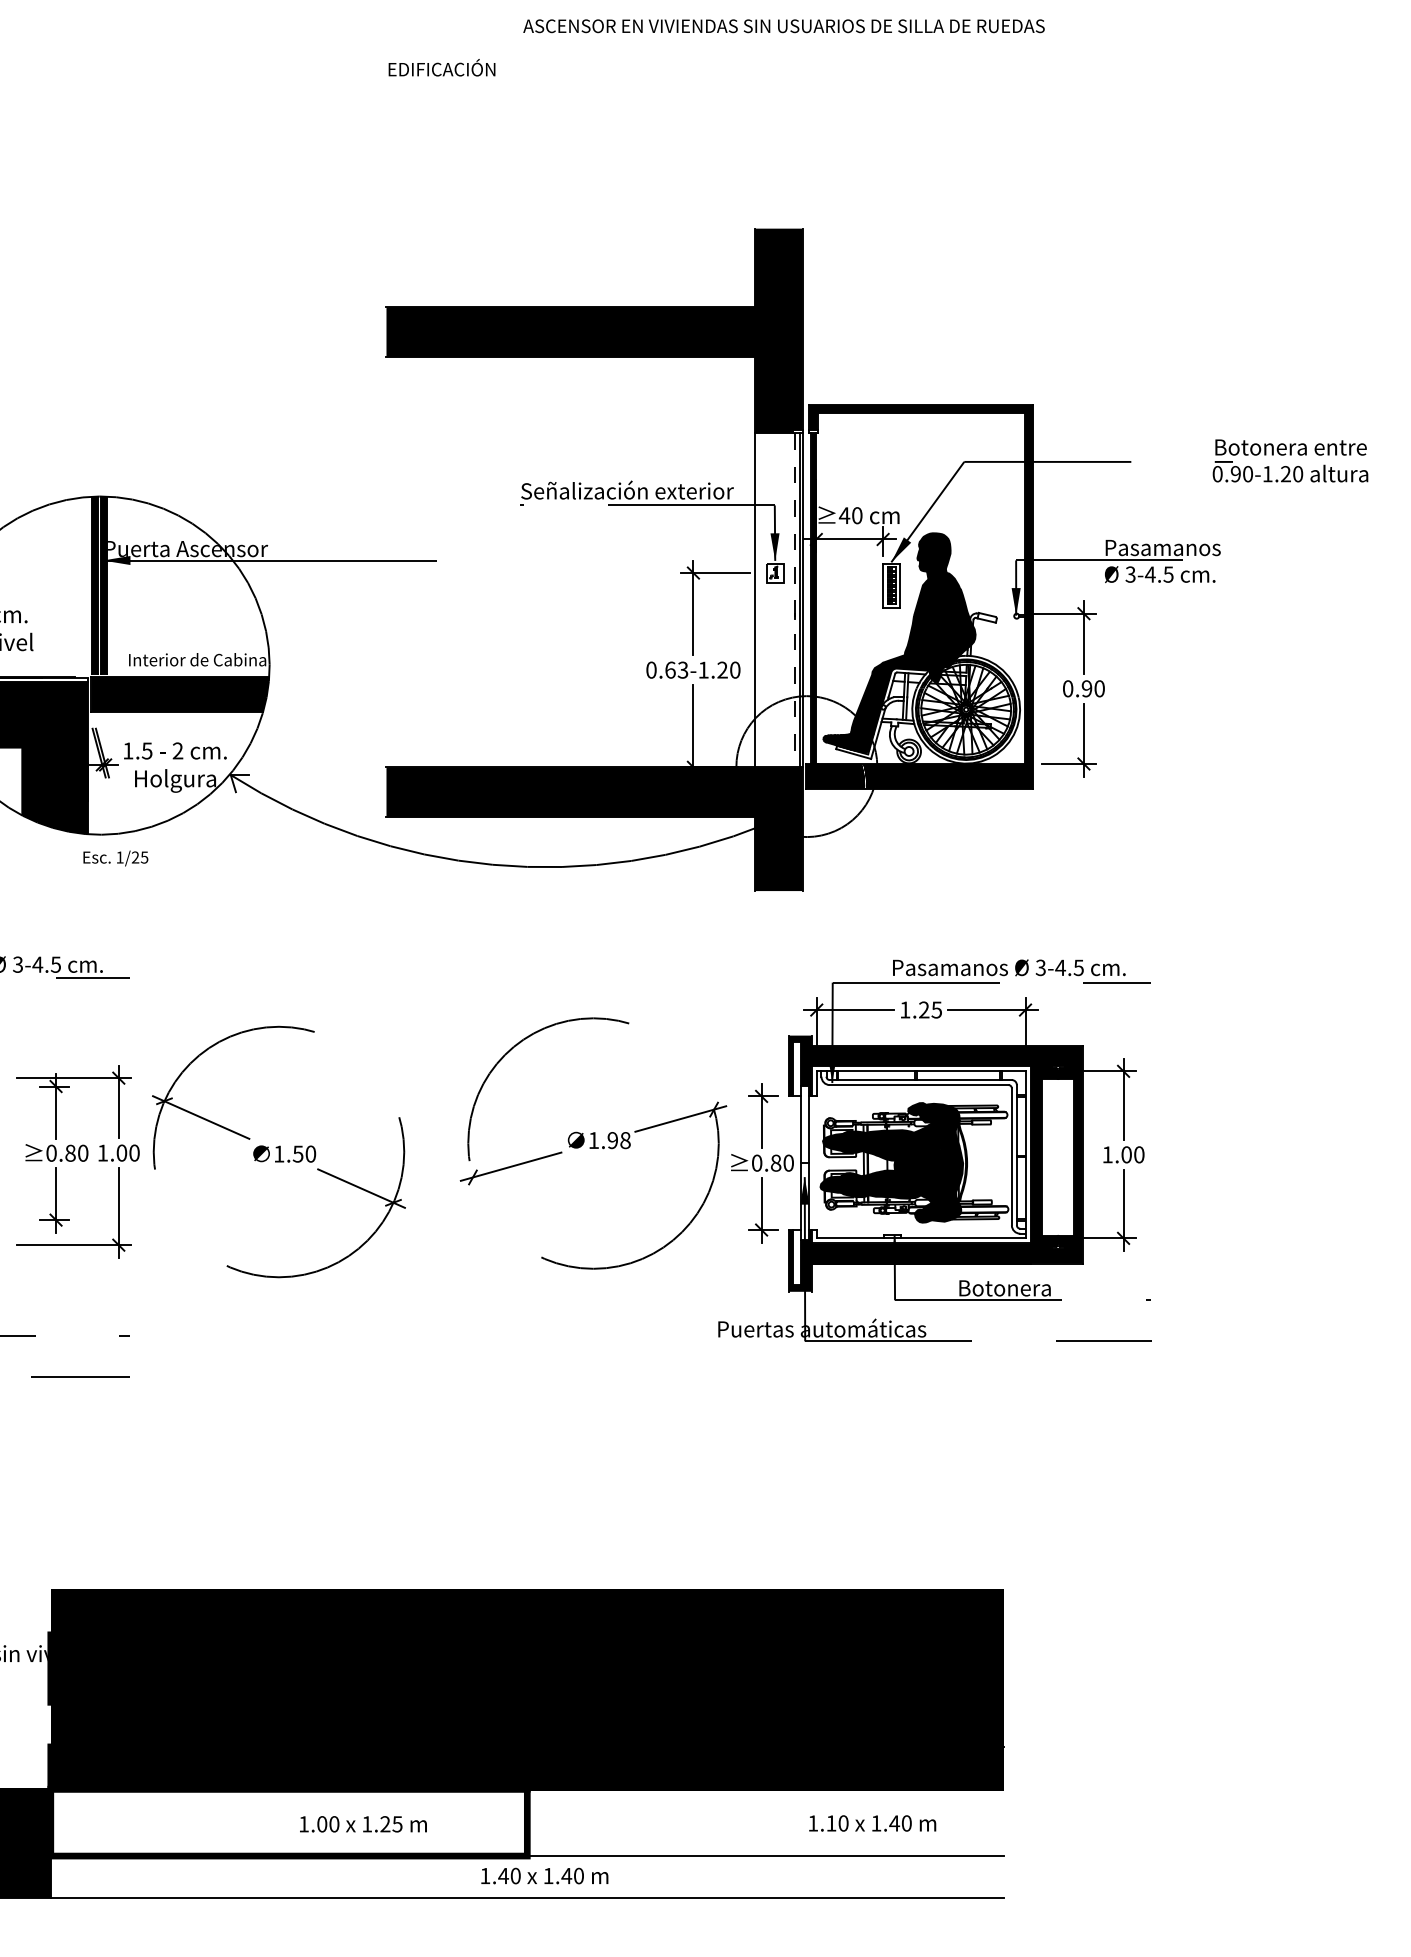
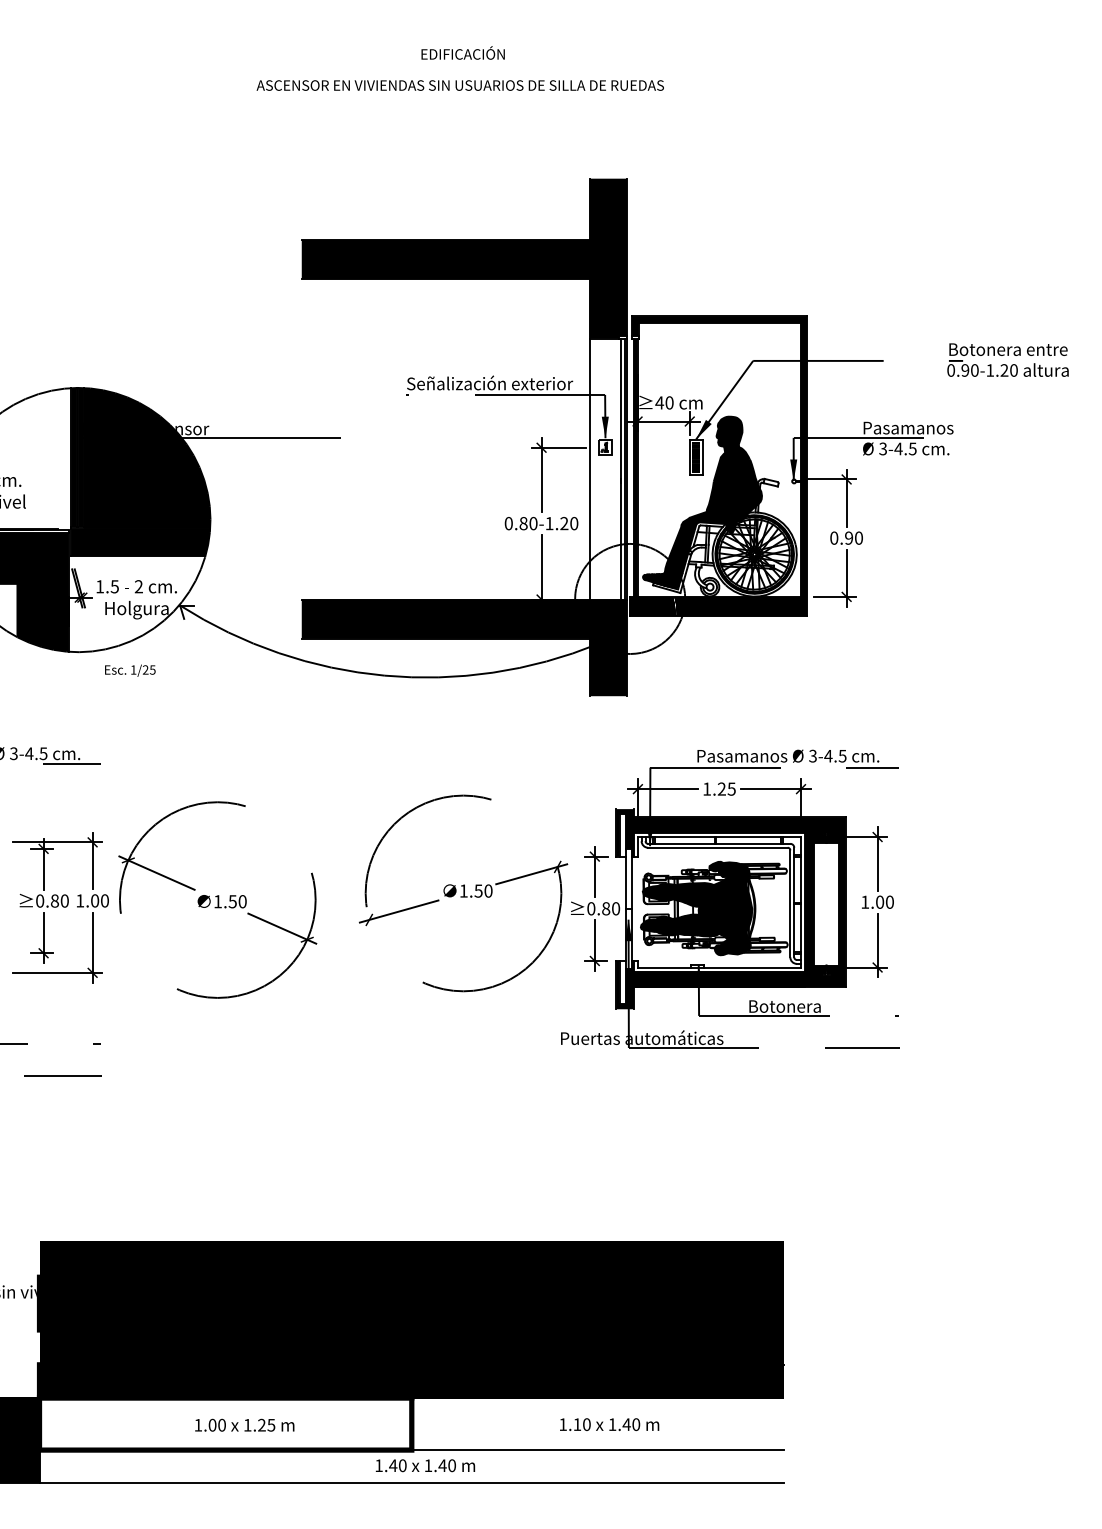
text: (782, 26) -> (459, 85), moved
text: (441, 67) -> (462, 52), moved
fill: (187, 586) -> (146, 458), added
line: (794, 600) -> (620, 469), dashed -> solid
text: (676, 670) -> (528, 523), 0.63-1.20 -> 0.80-1.20
text: (116, 858) -> (130, 670), moved
text: (619, 1139) -> (483, 890), 1.98 -> 1.50
text: (363, 1823) -> (244, 1424), moved
text: (872, 1823) -> (609, 1424), moved

